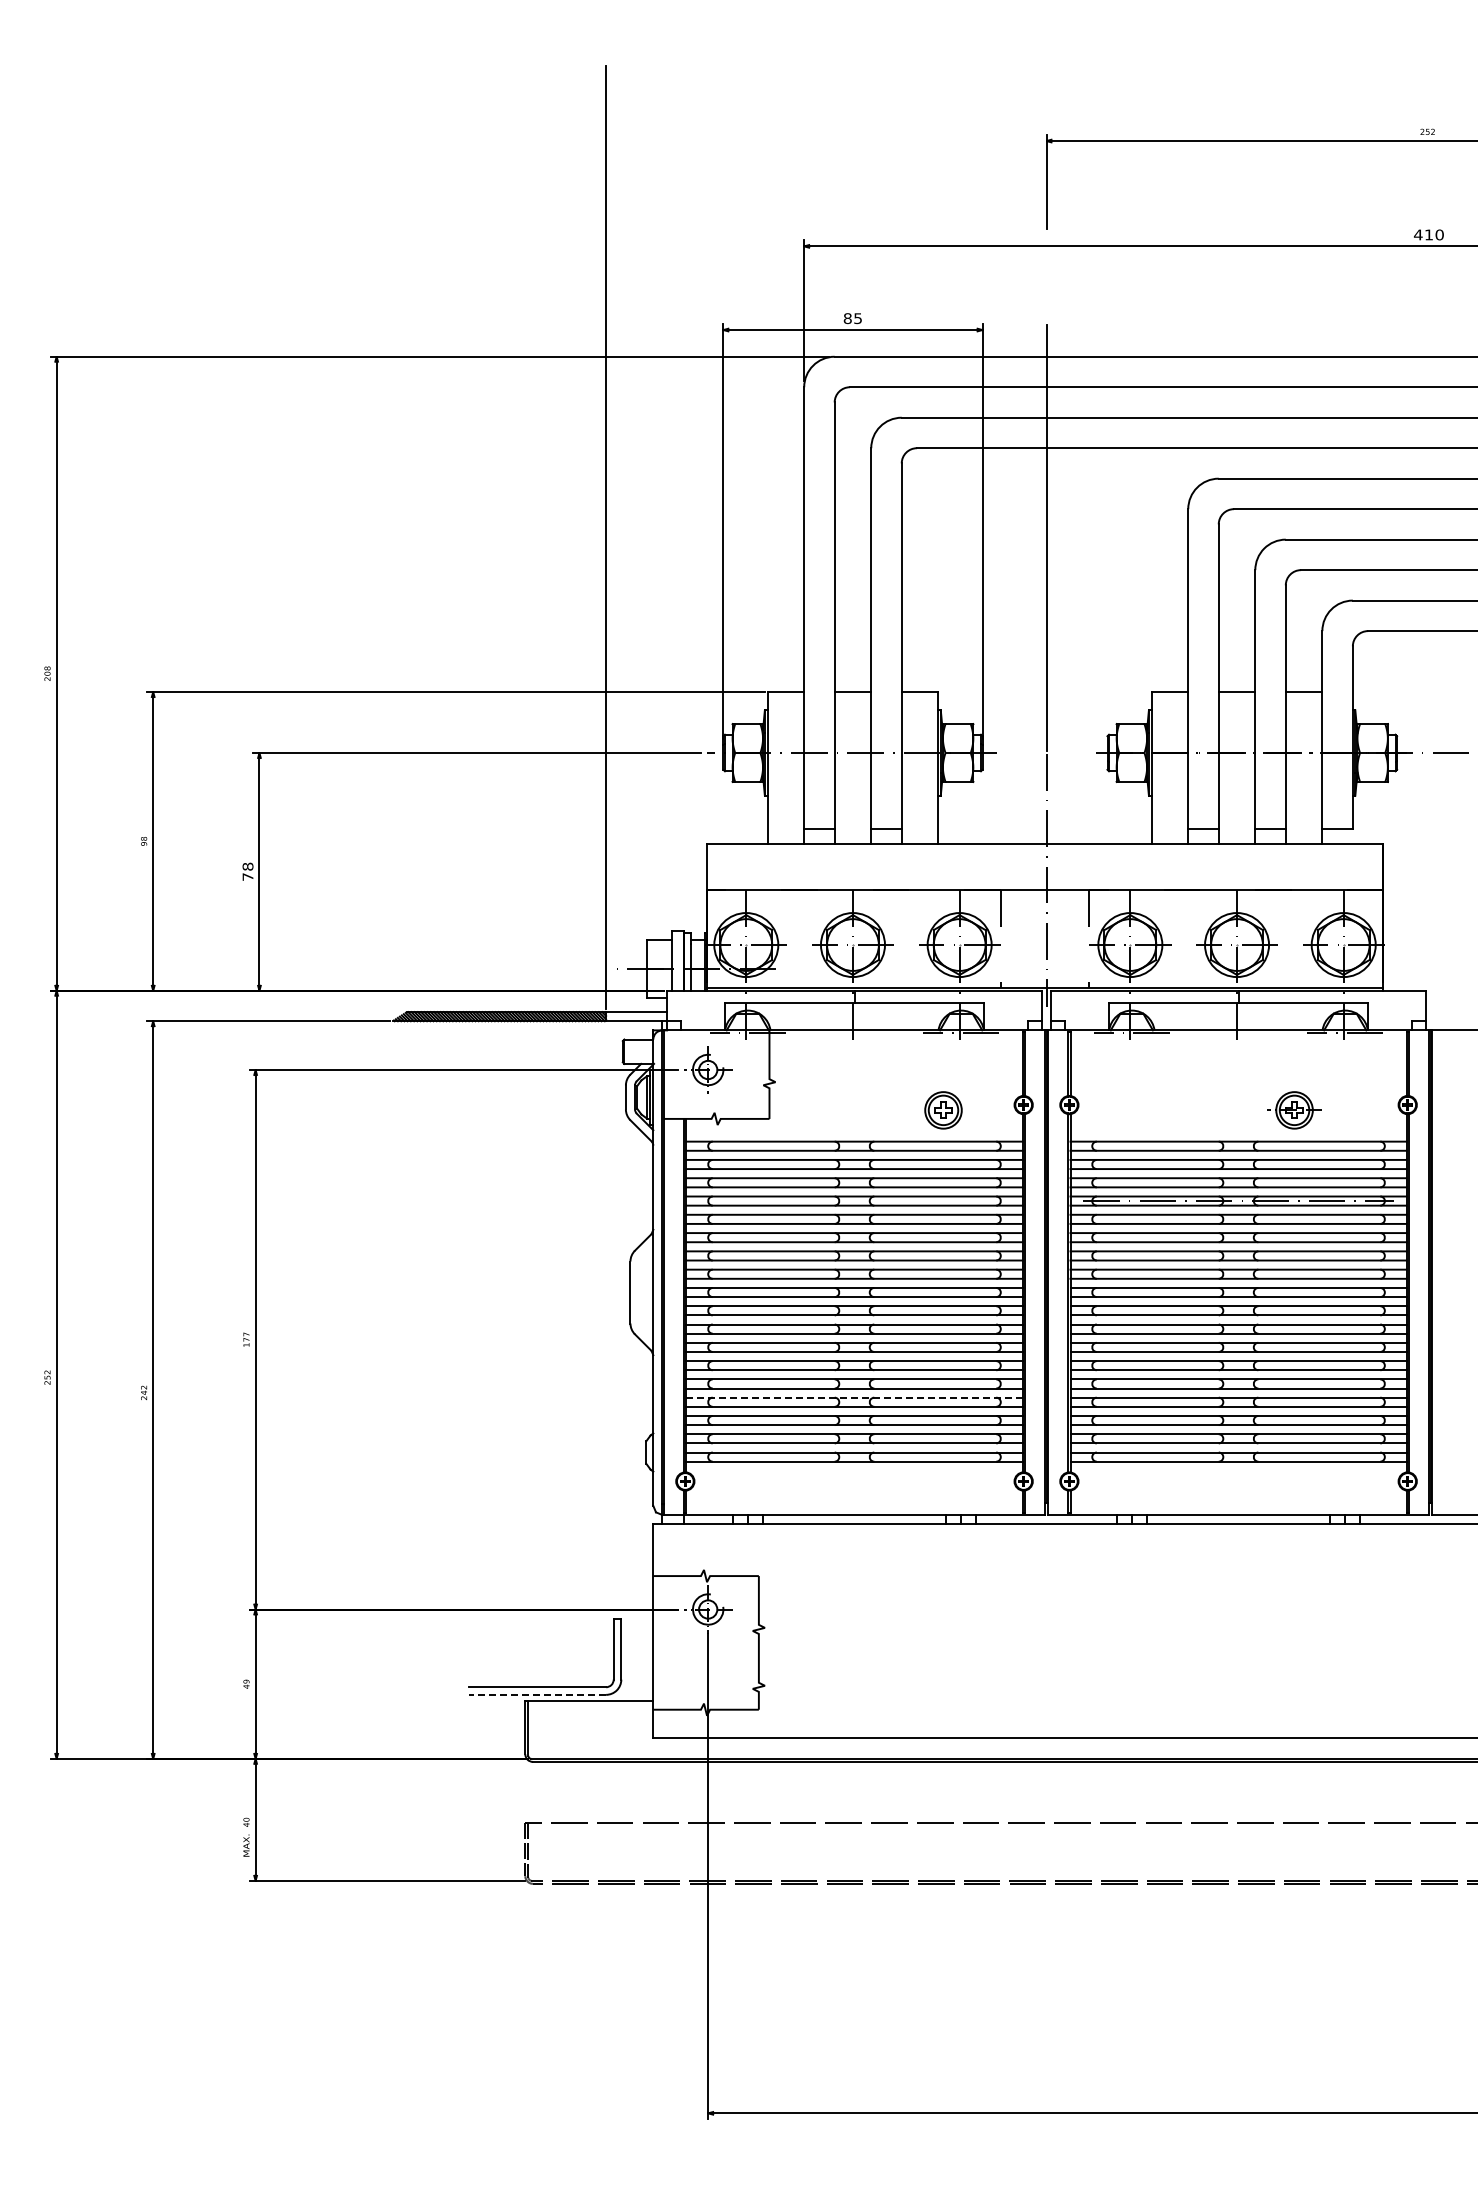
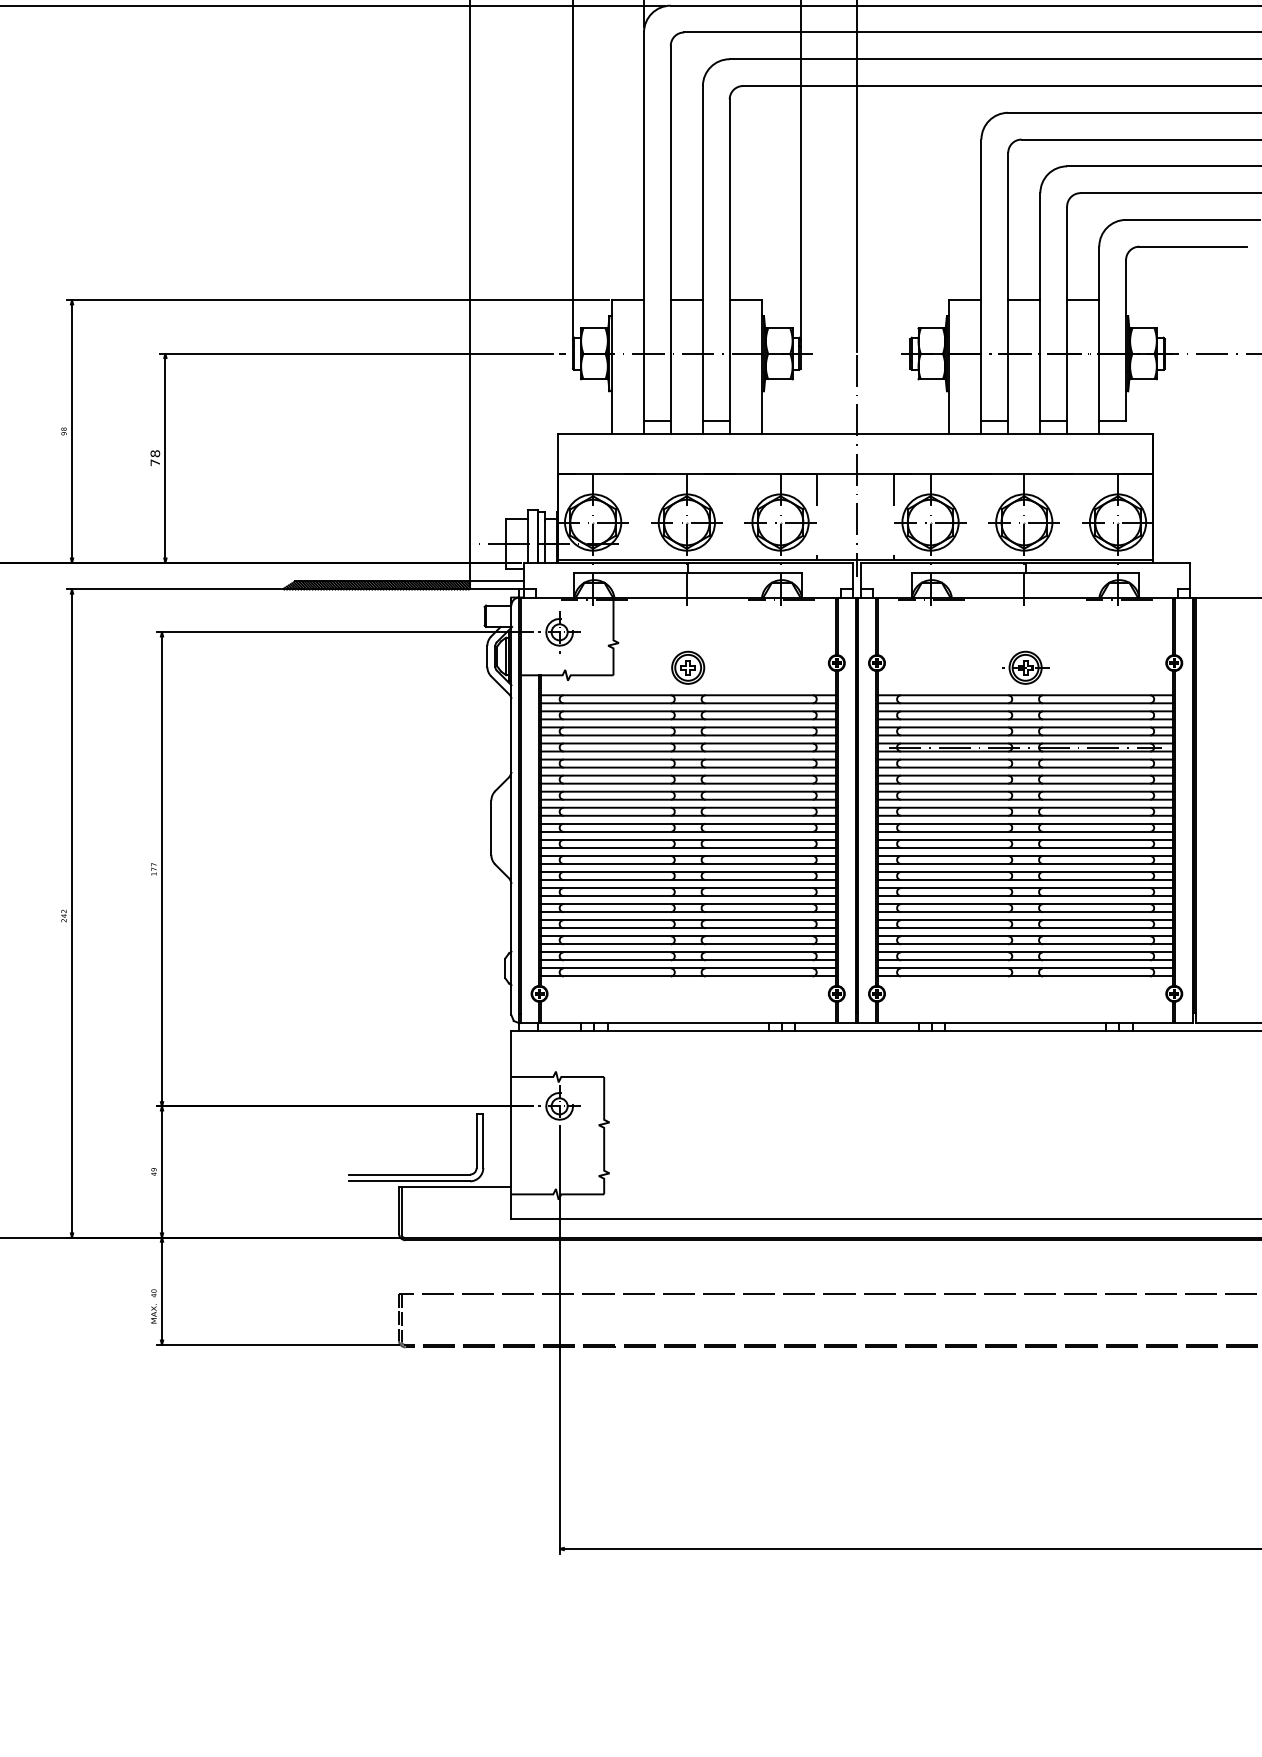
part: (943, 1110) -> (688, 667), moved
part: (1294, 1110) -> (1025, 667), moved
line: (854, 1397) -> (688, 920), dashed -> solid
line: (537, 1694) -> (409, 1181), dashed -> solid

